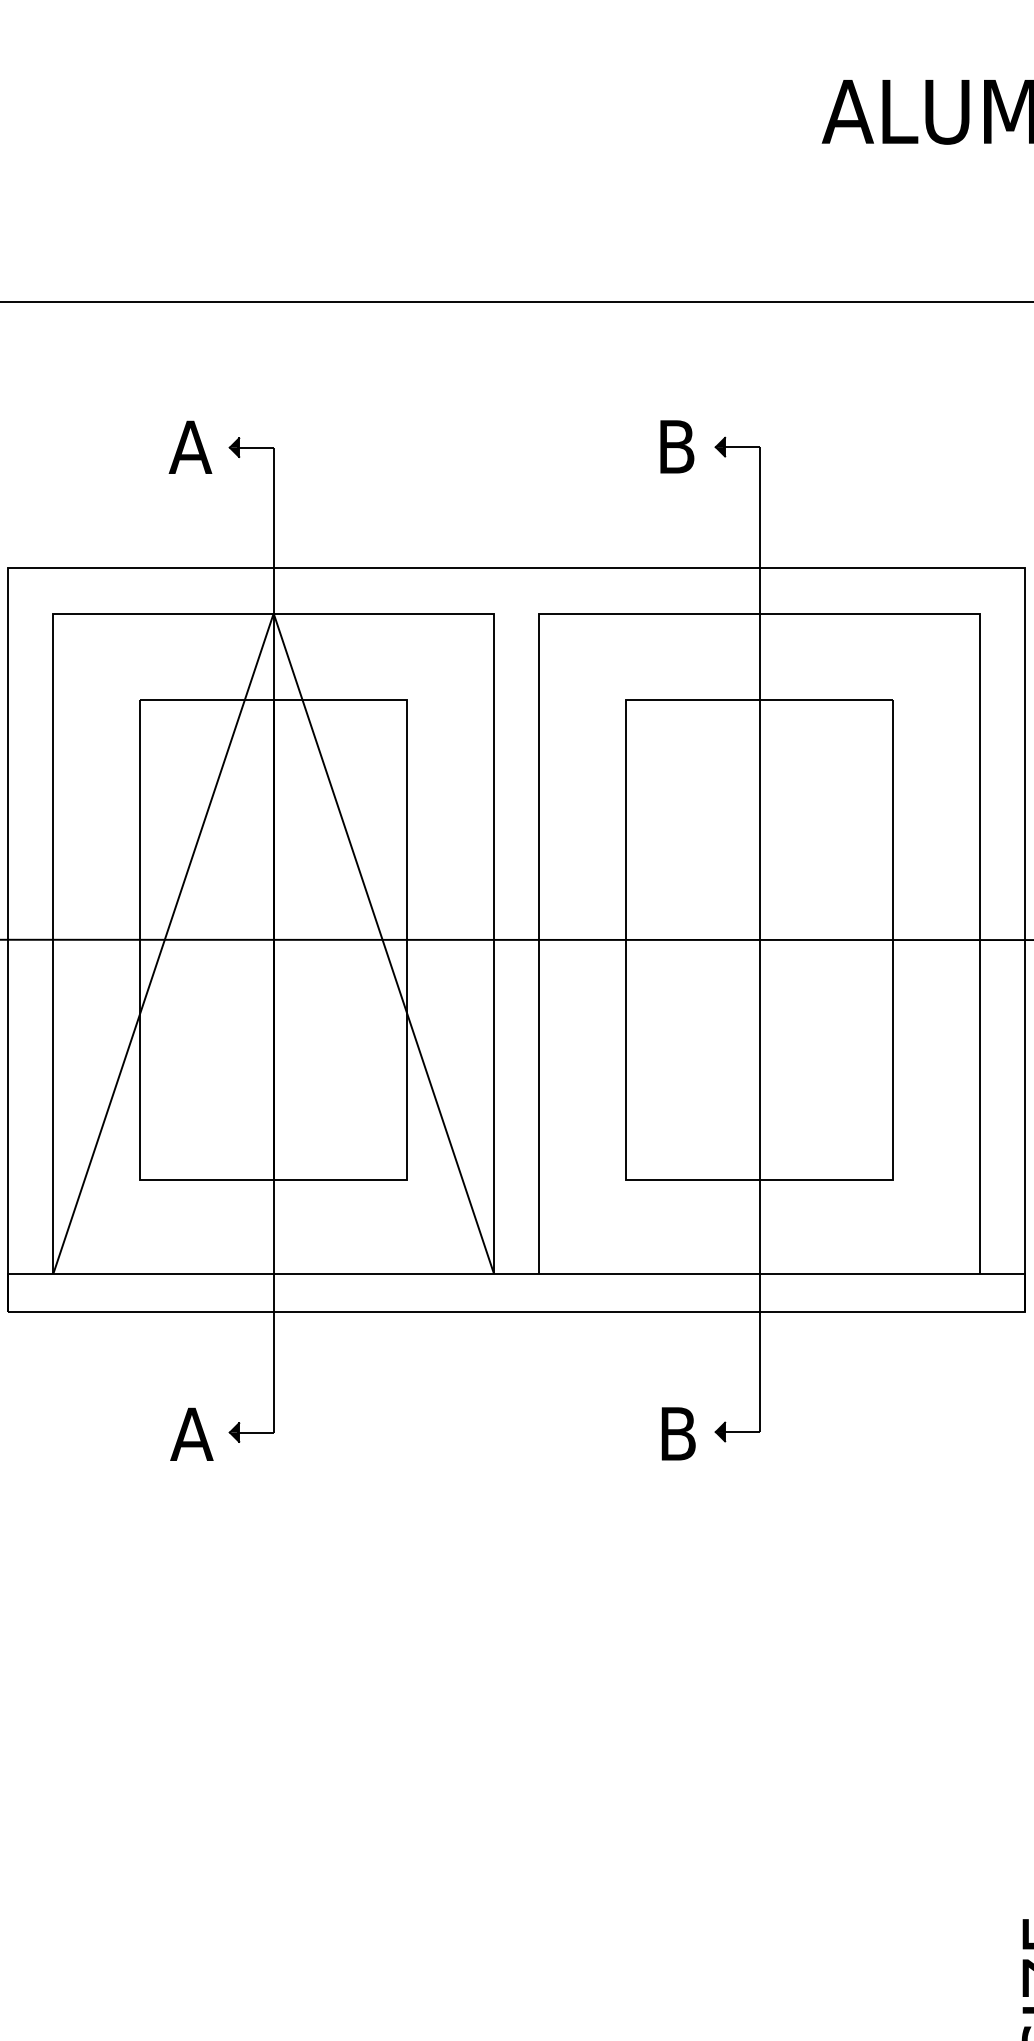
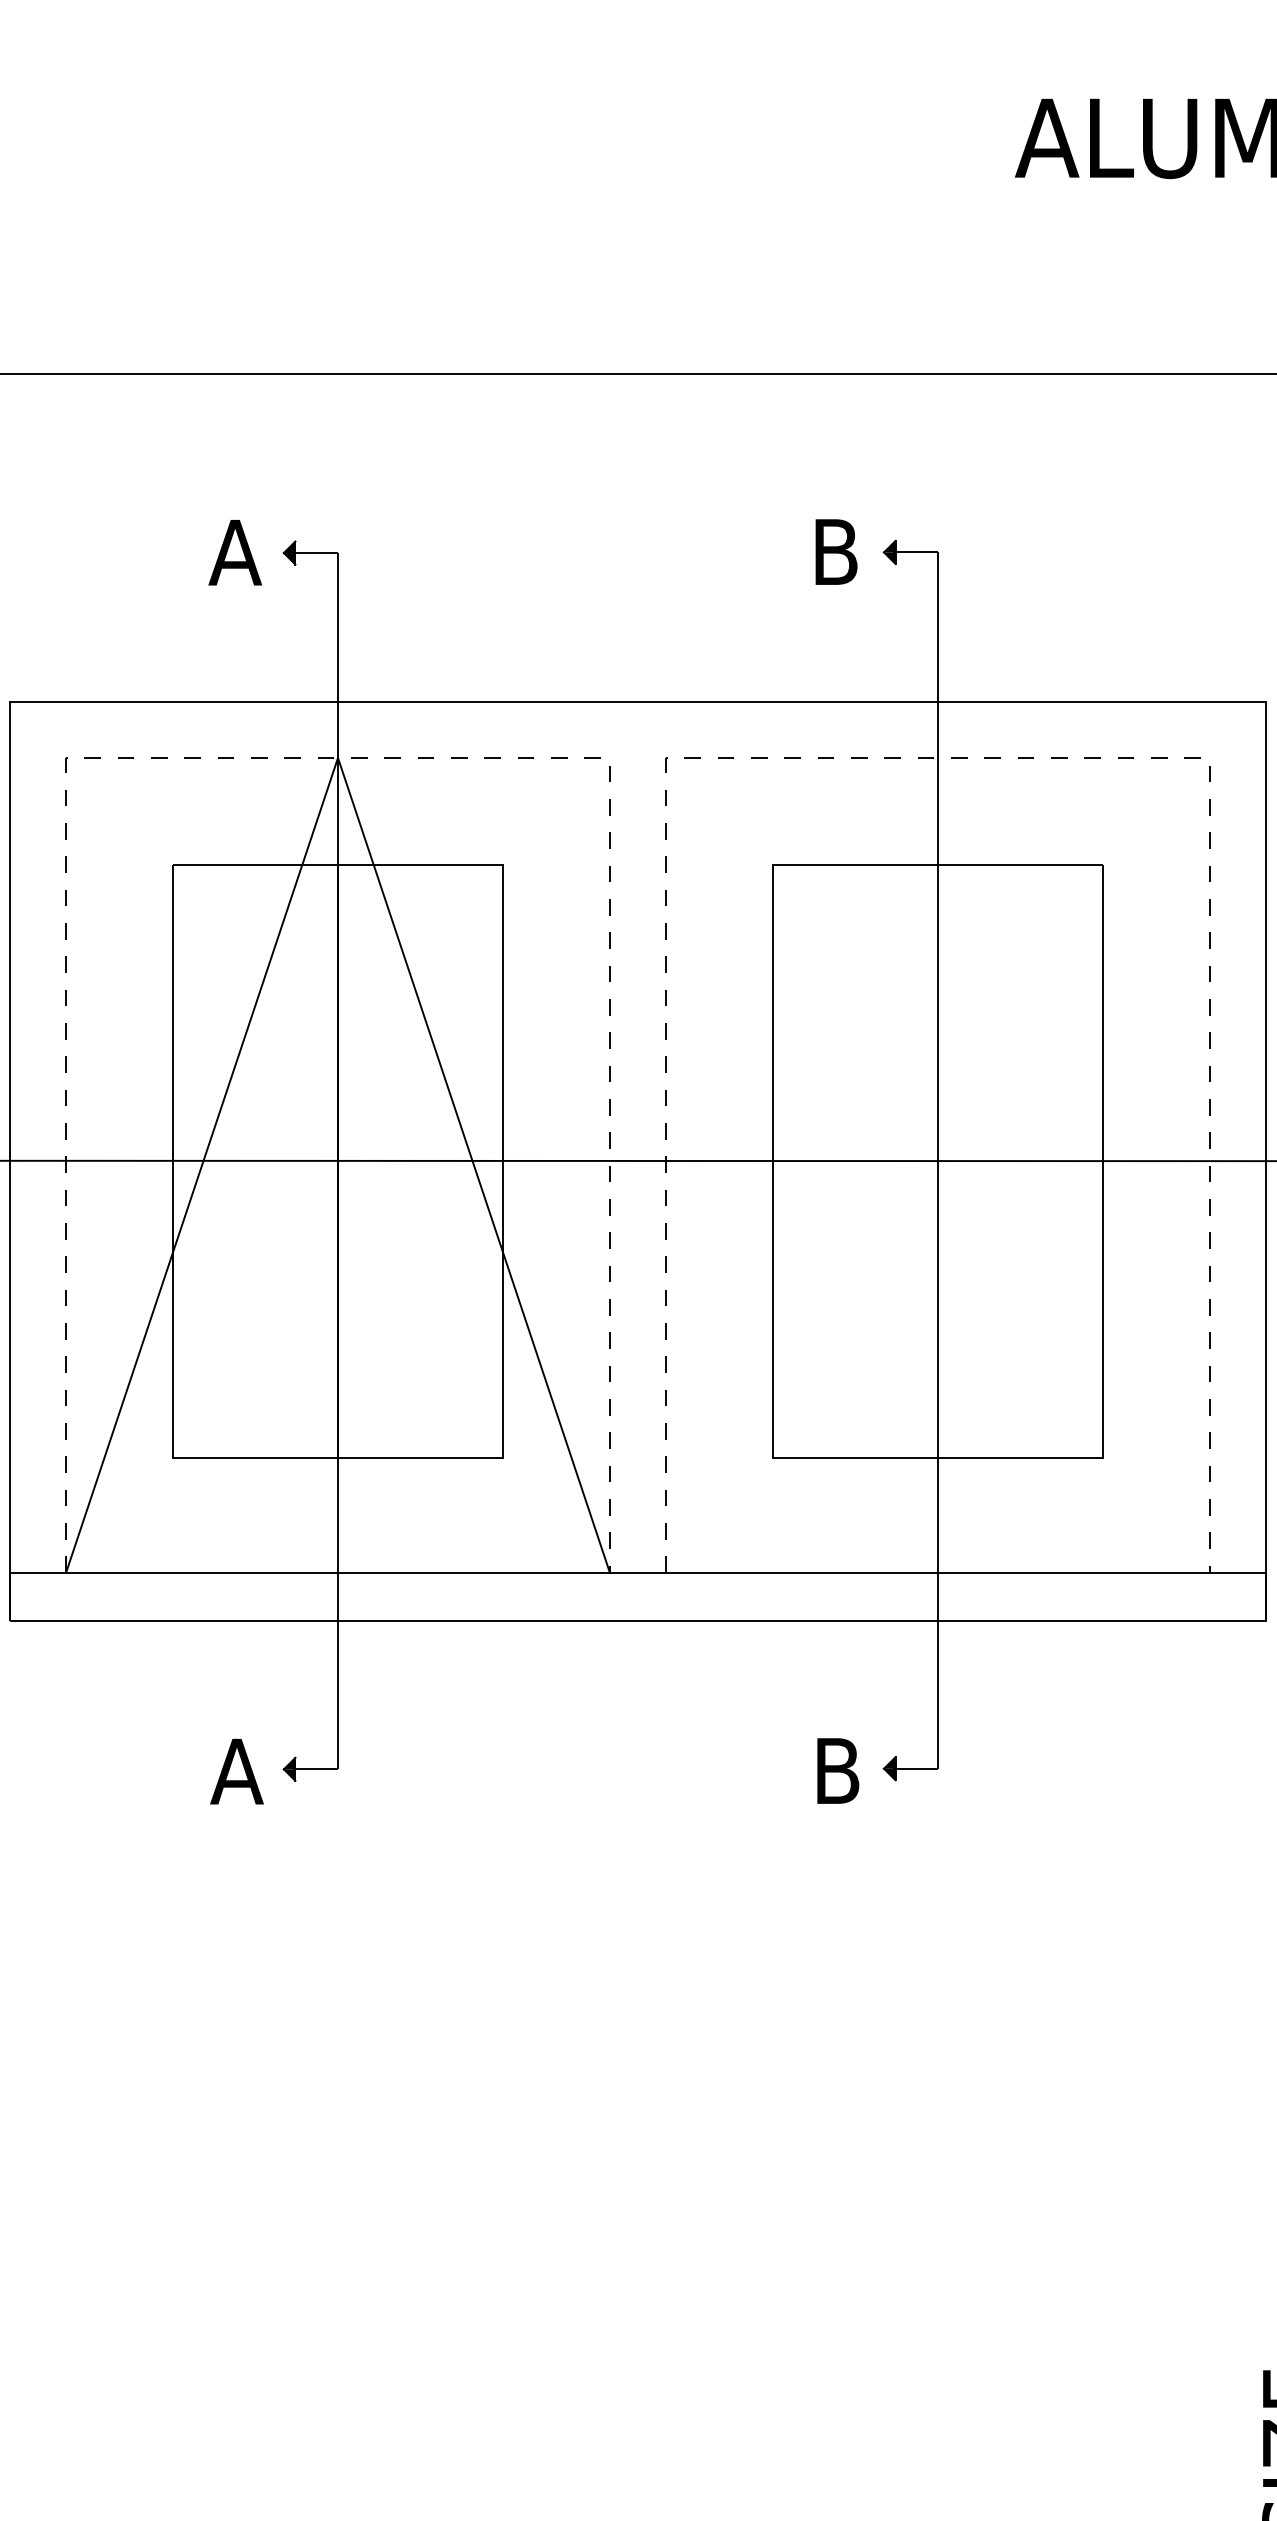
line: (274, 613) -> (339, 757), solid -> dashed
line: (760, 613) -> (939, 757), solid -> dashed

